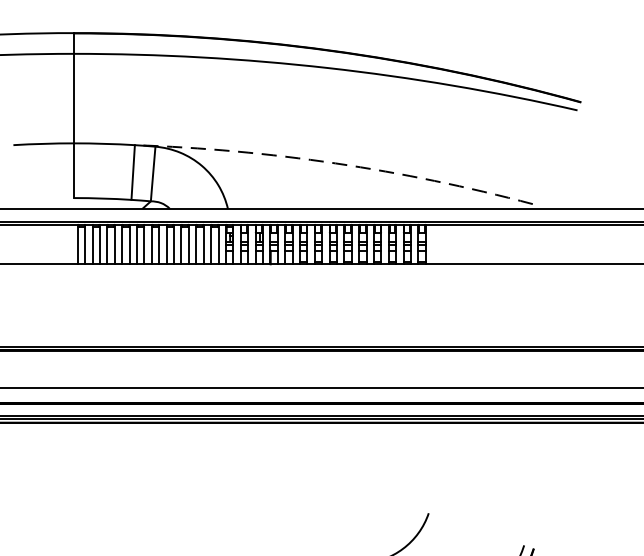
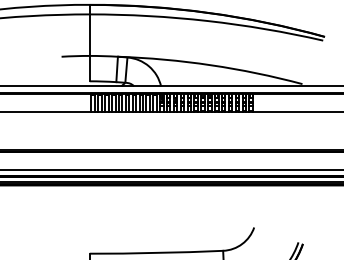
arc: (334, 163) -> (210, 65), dashed -> solid

